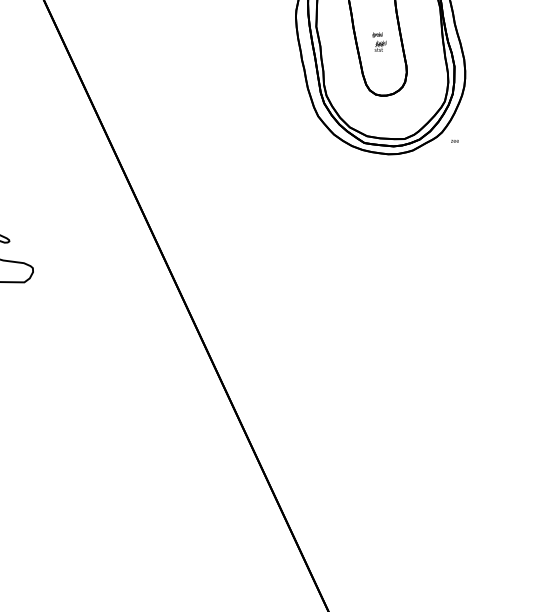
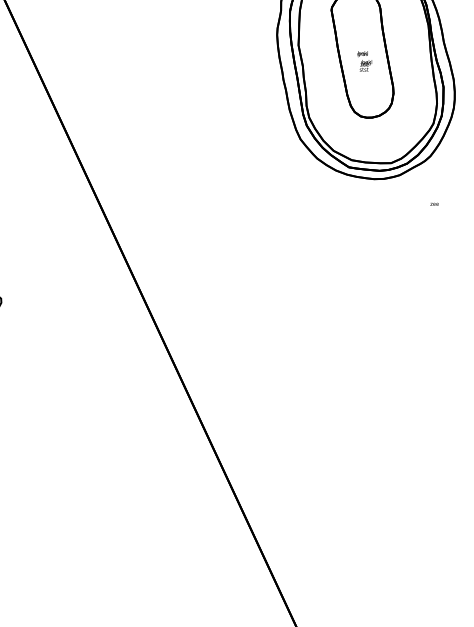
text: (454, 141) -> (434, 204), moved

